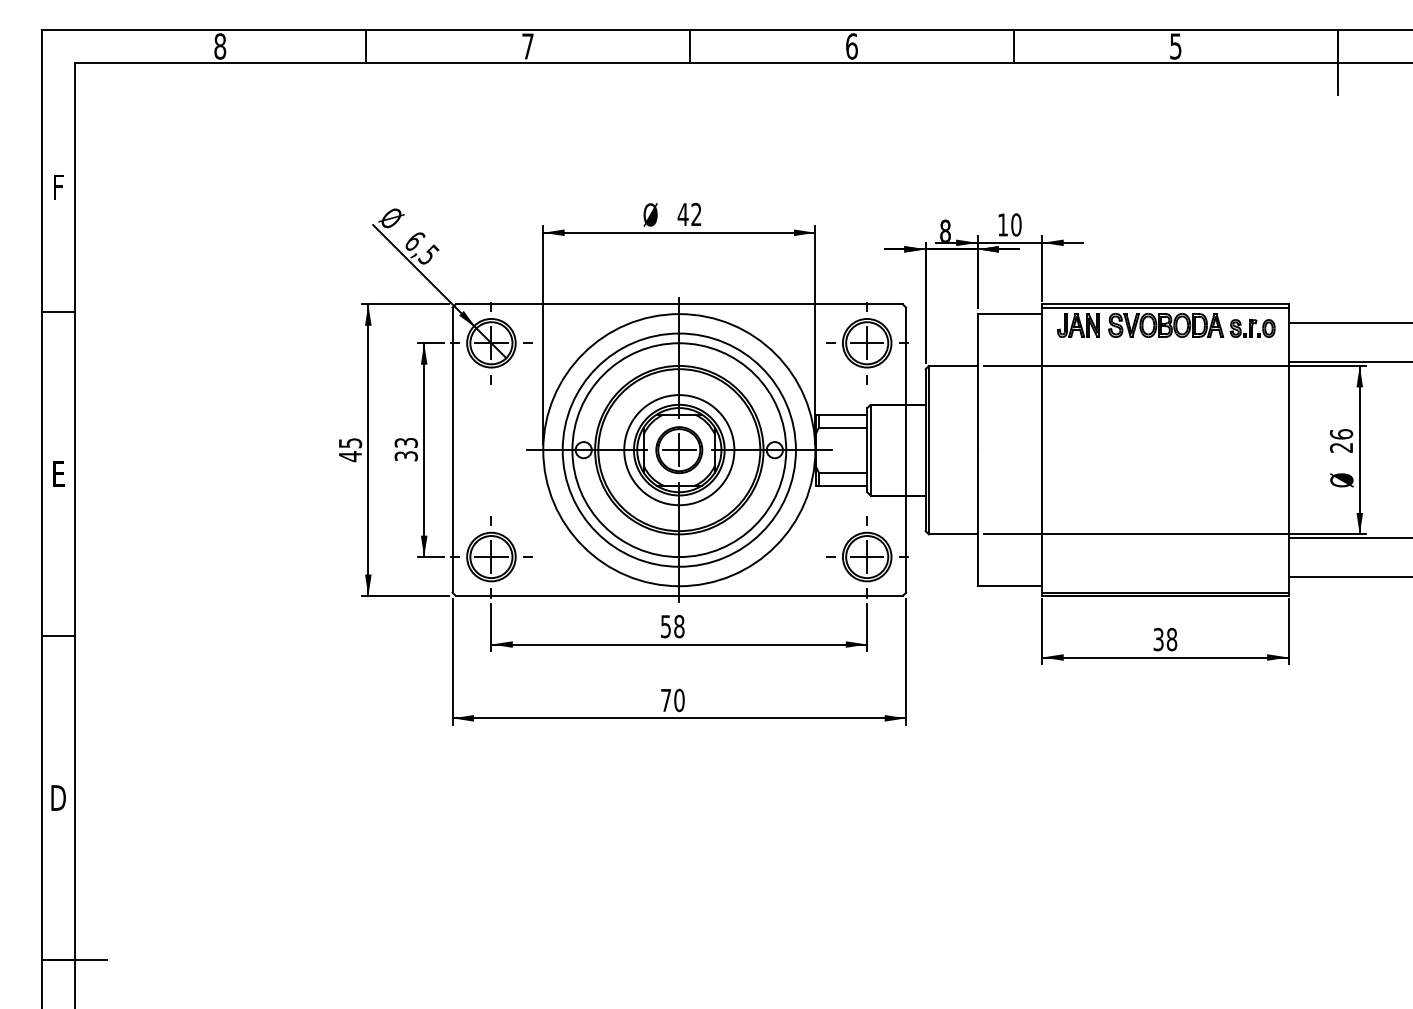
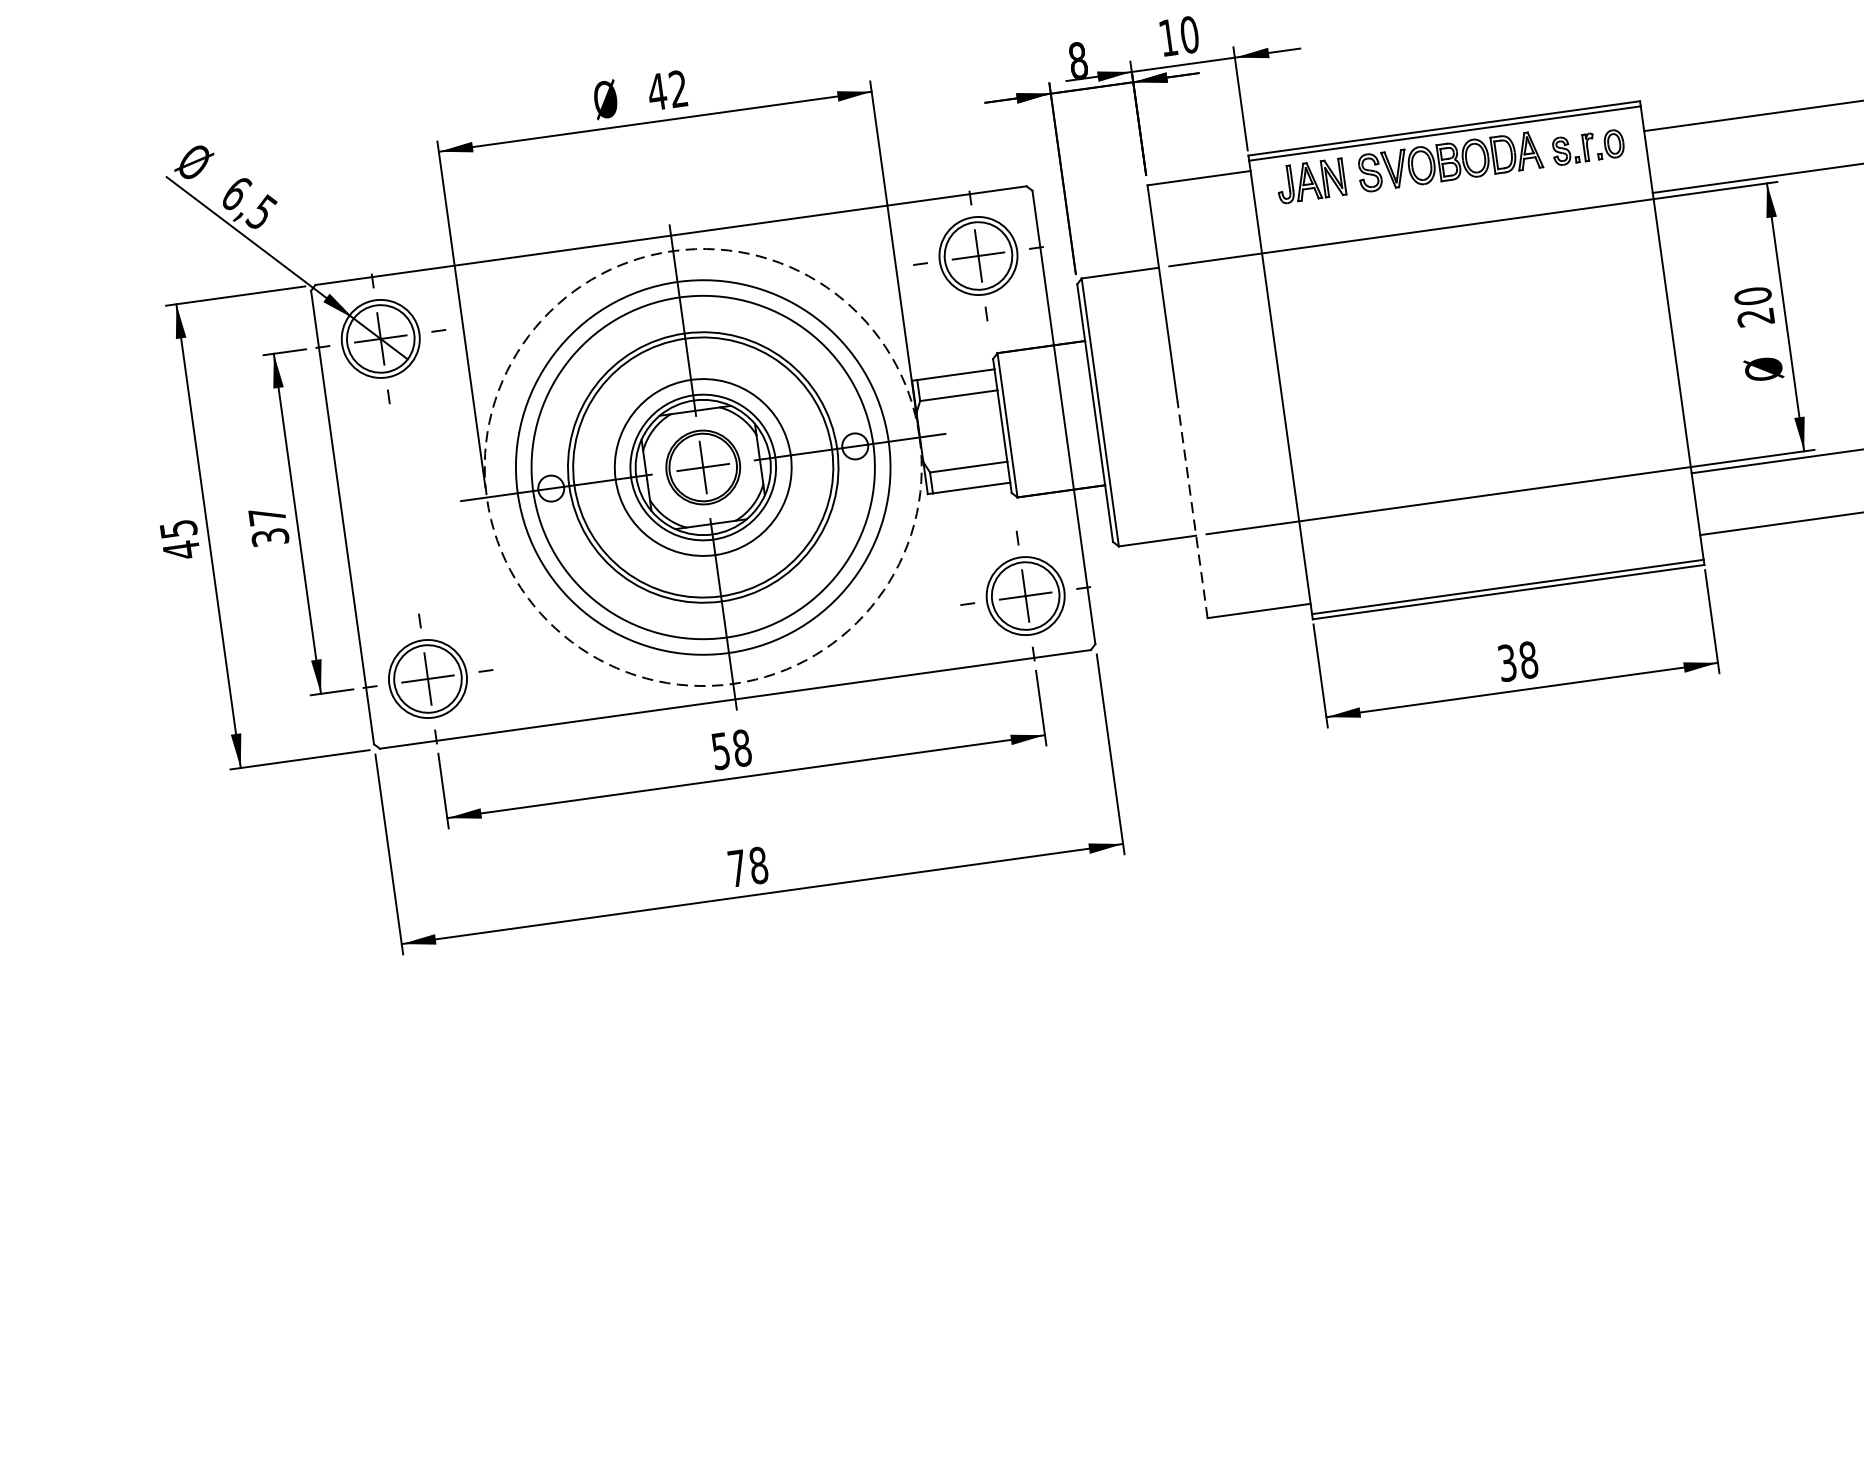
text: (1340, 434) -> (1751, 296), 26 -> 20
text: (405, 442) -> (266, 515), 33 -> 37
circle: (679, 450) -> (703, 468), solid -> dashed
line: (977, 517) -> (1192, 508), solid -> dashed
text: (679, 700) -> (758, 865), 70 -> 78

